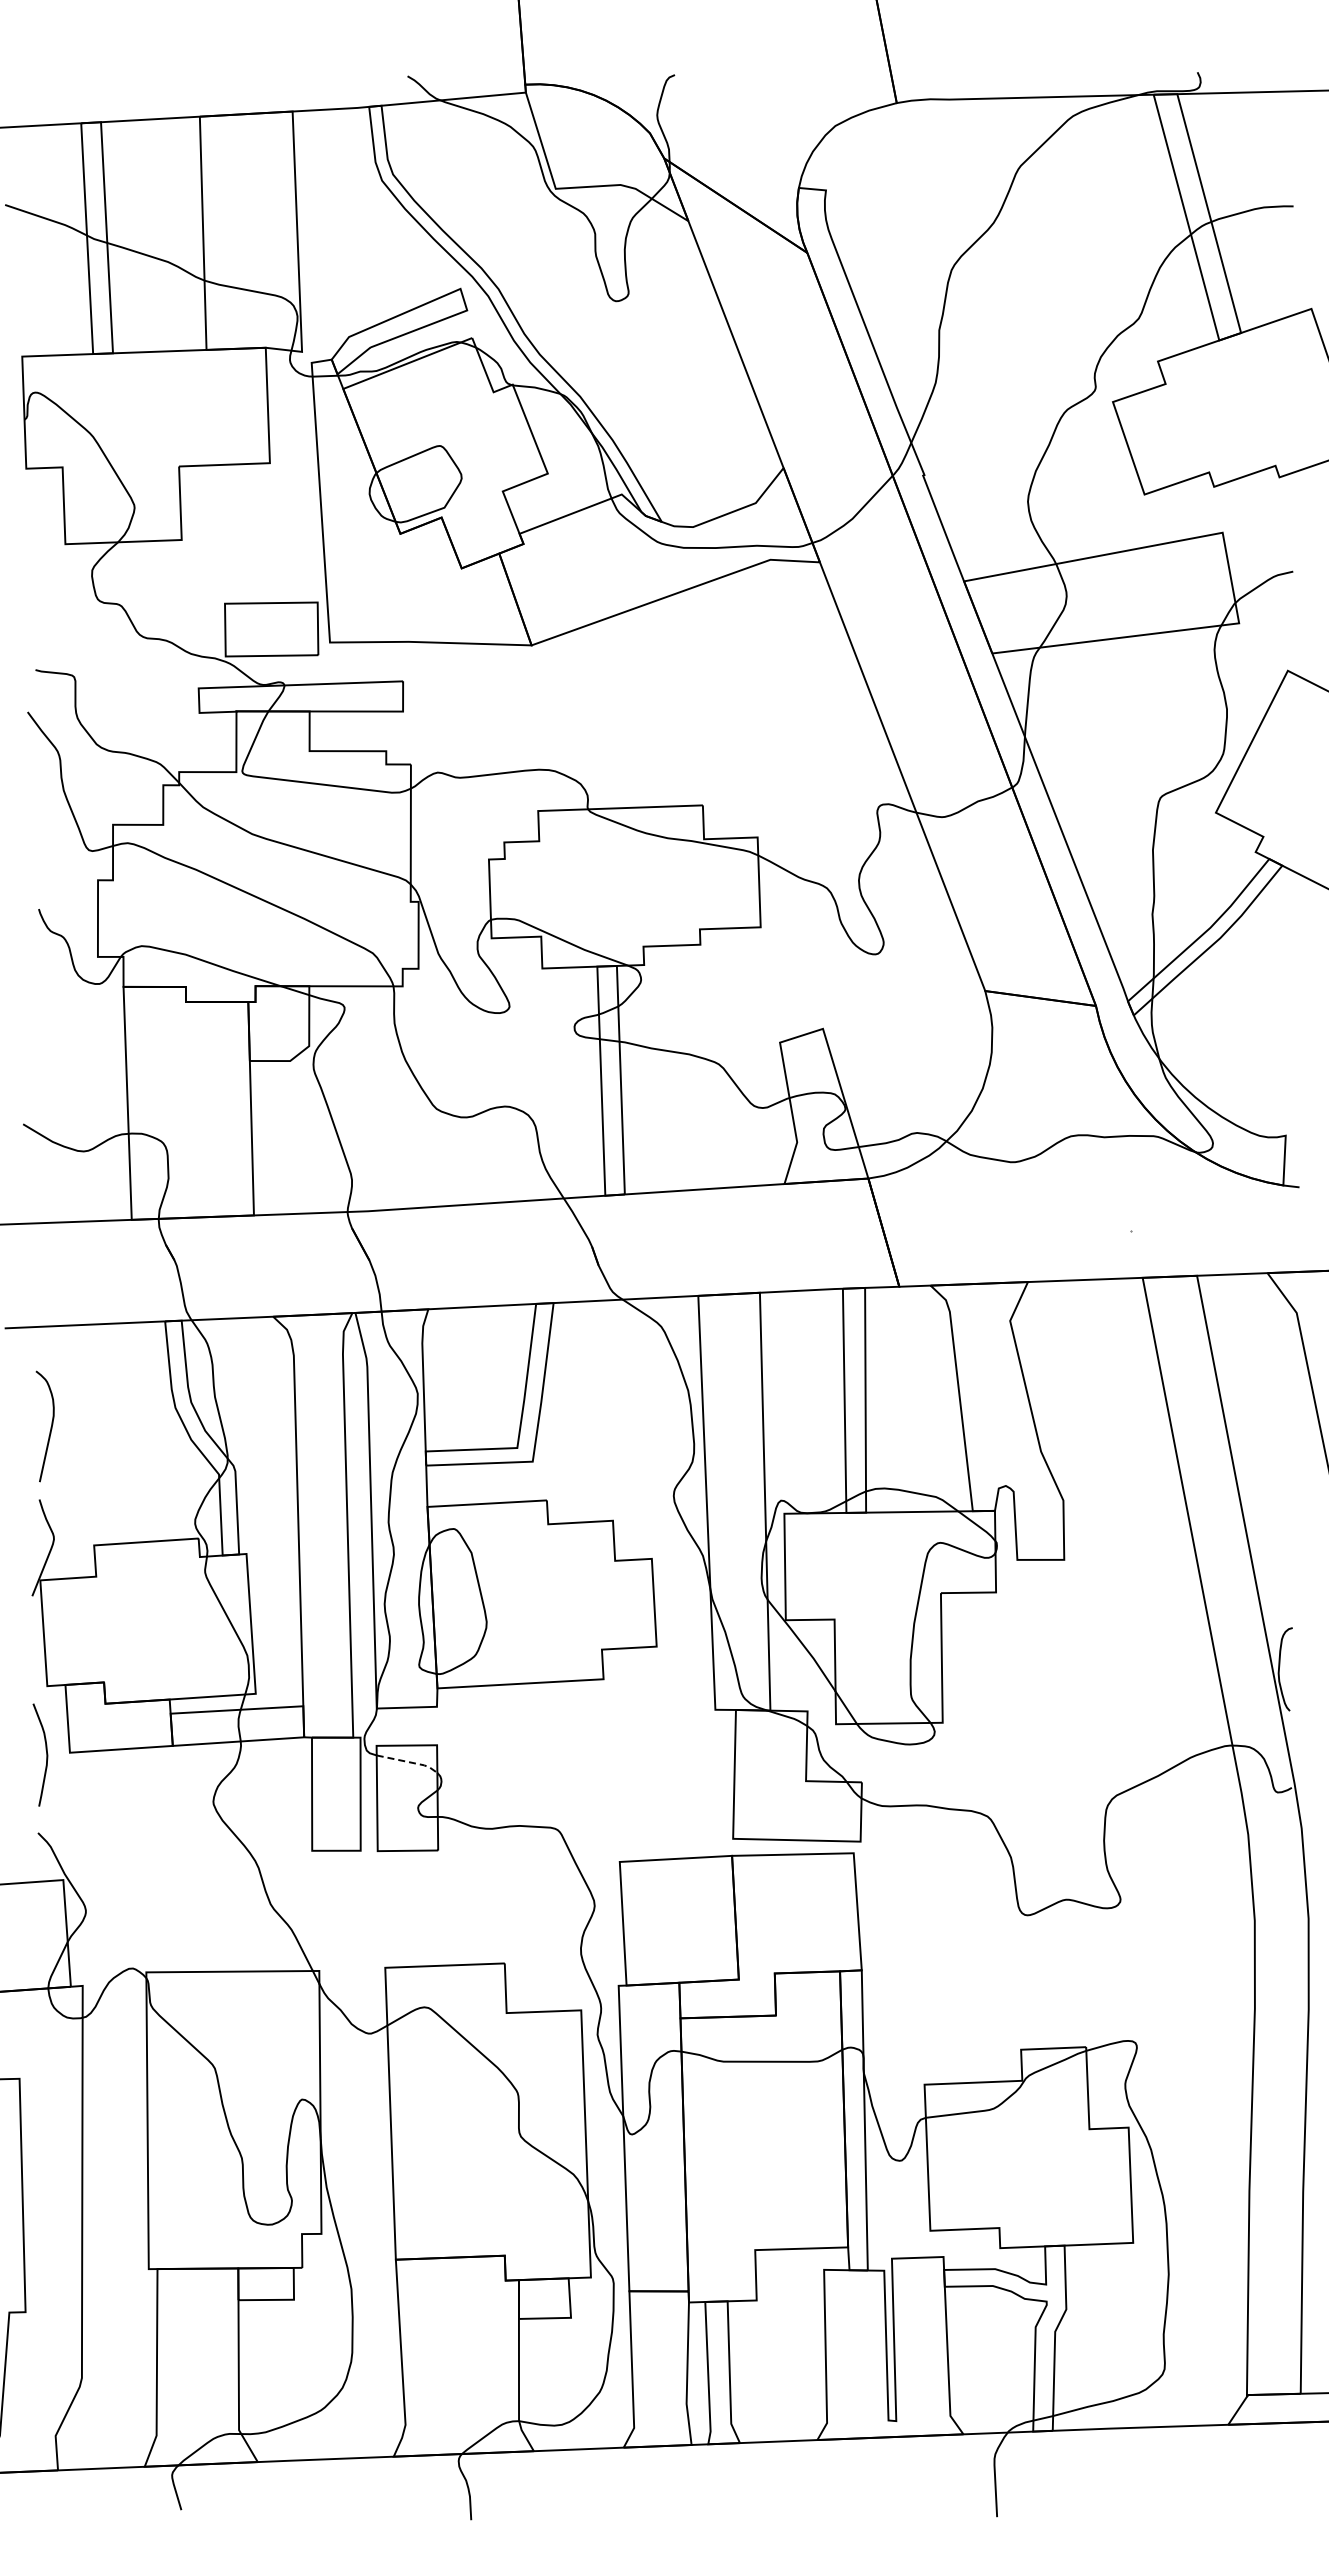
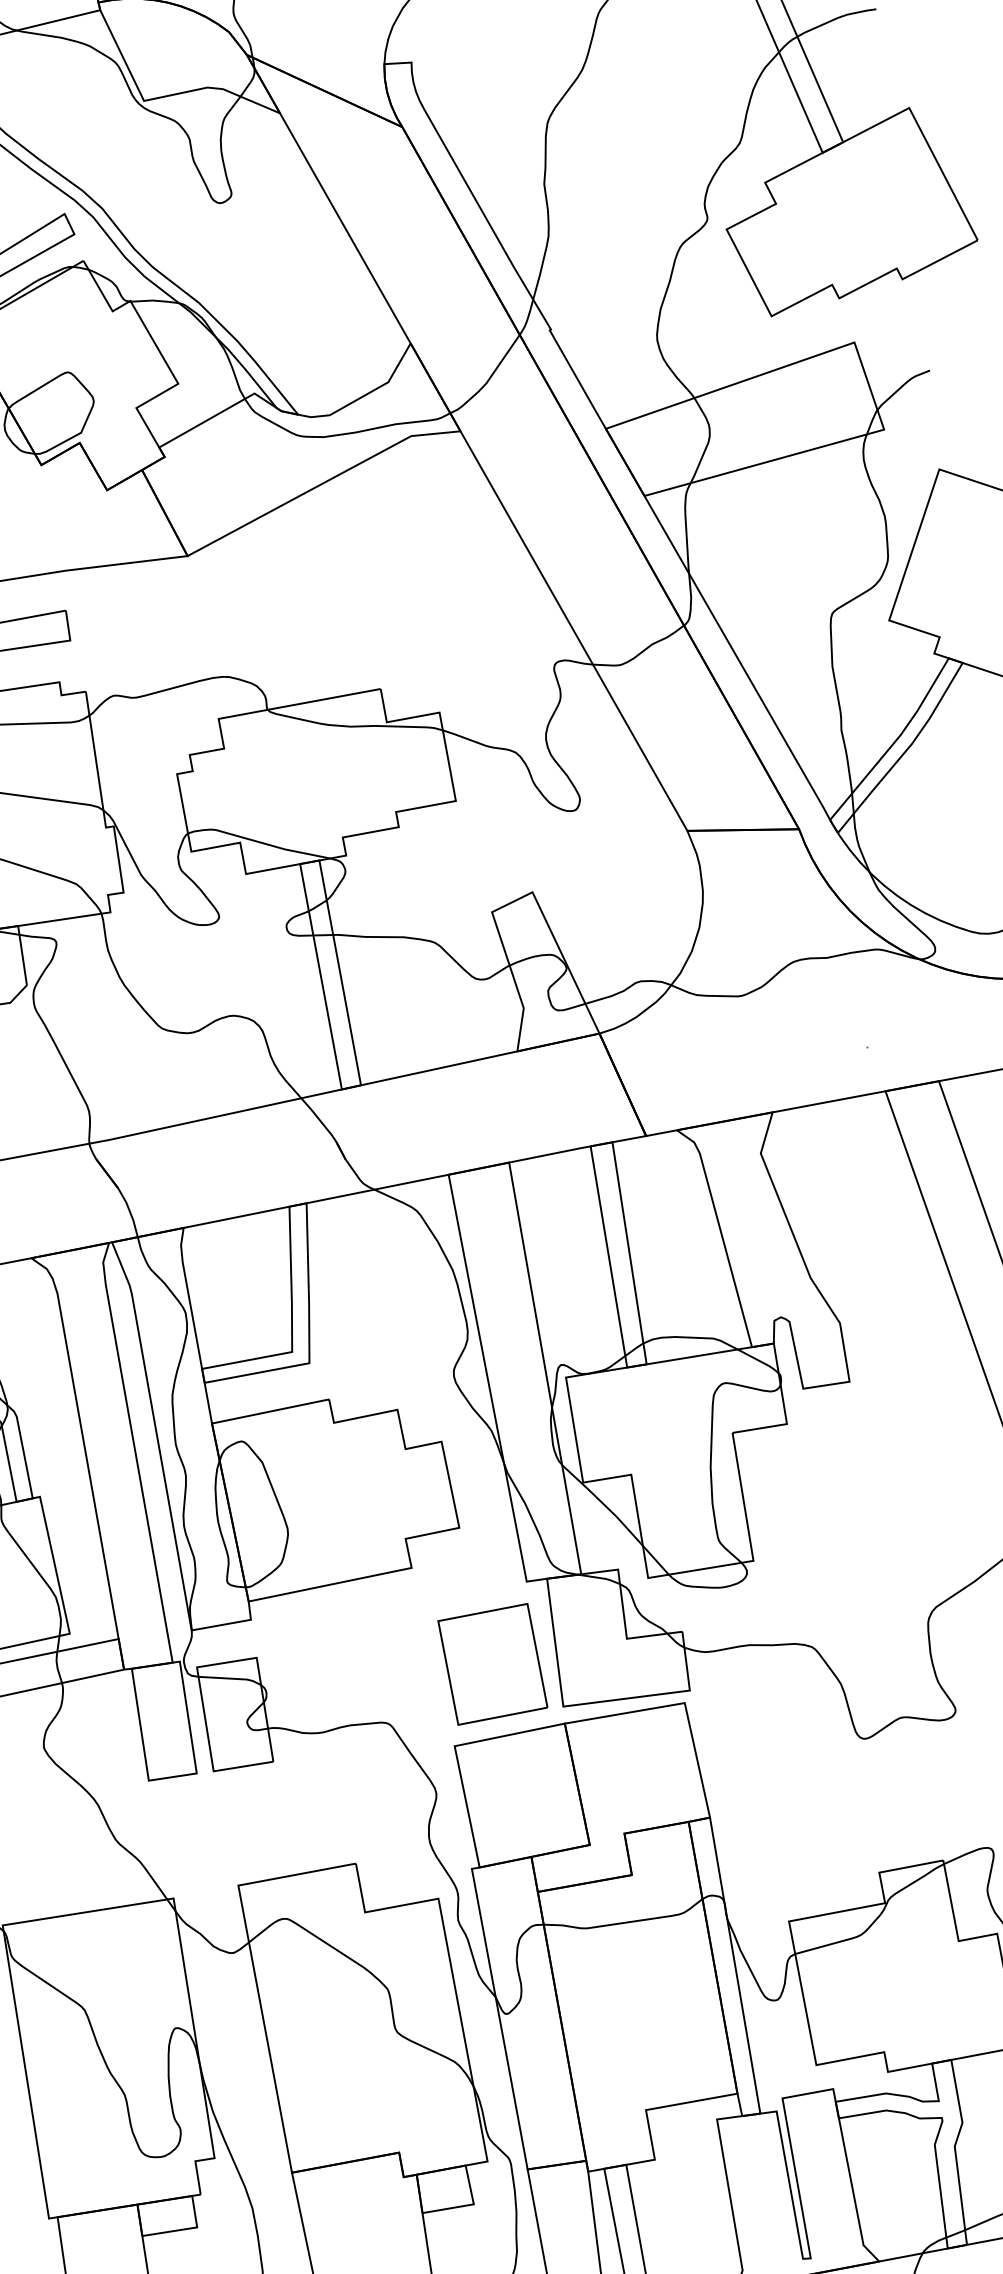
line: (409, 1762) -> (231, 1678), dashed -> solid
part: (669, 1786) -> (492, 1664), added

